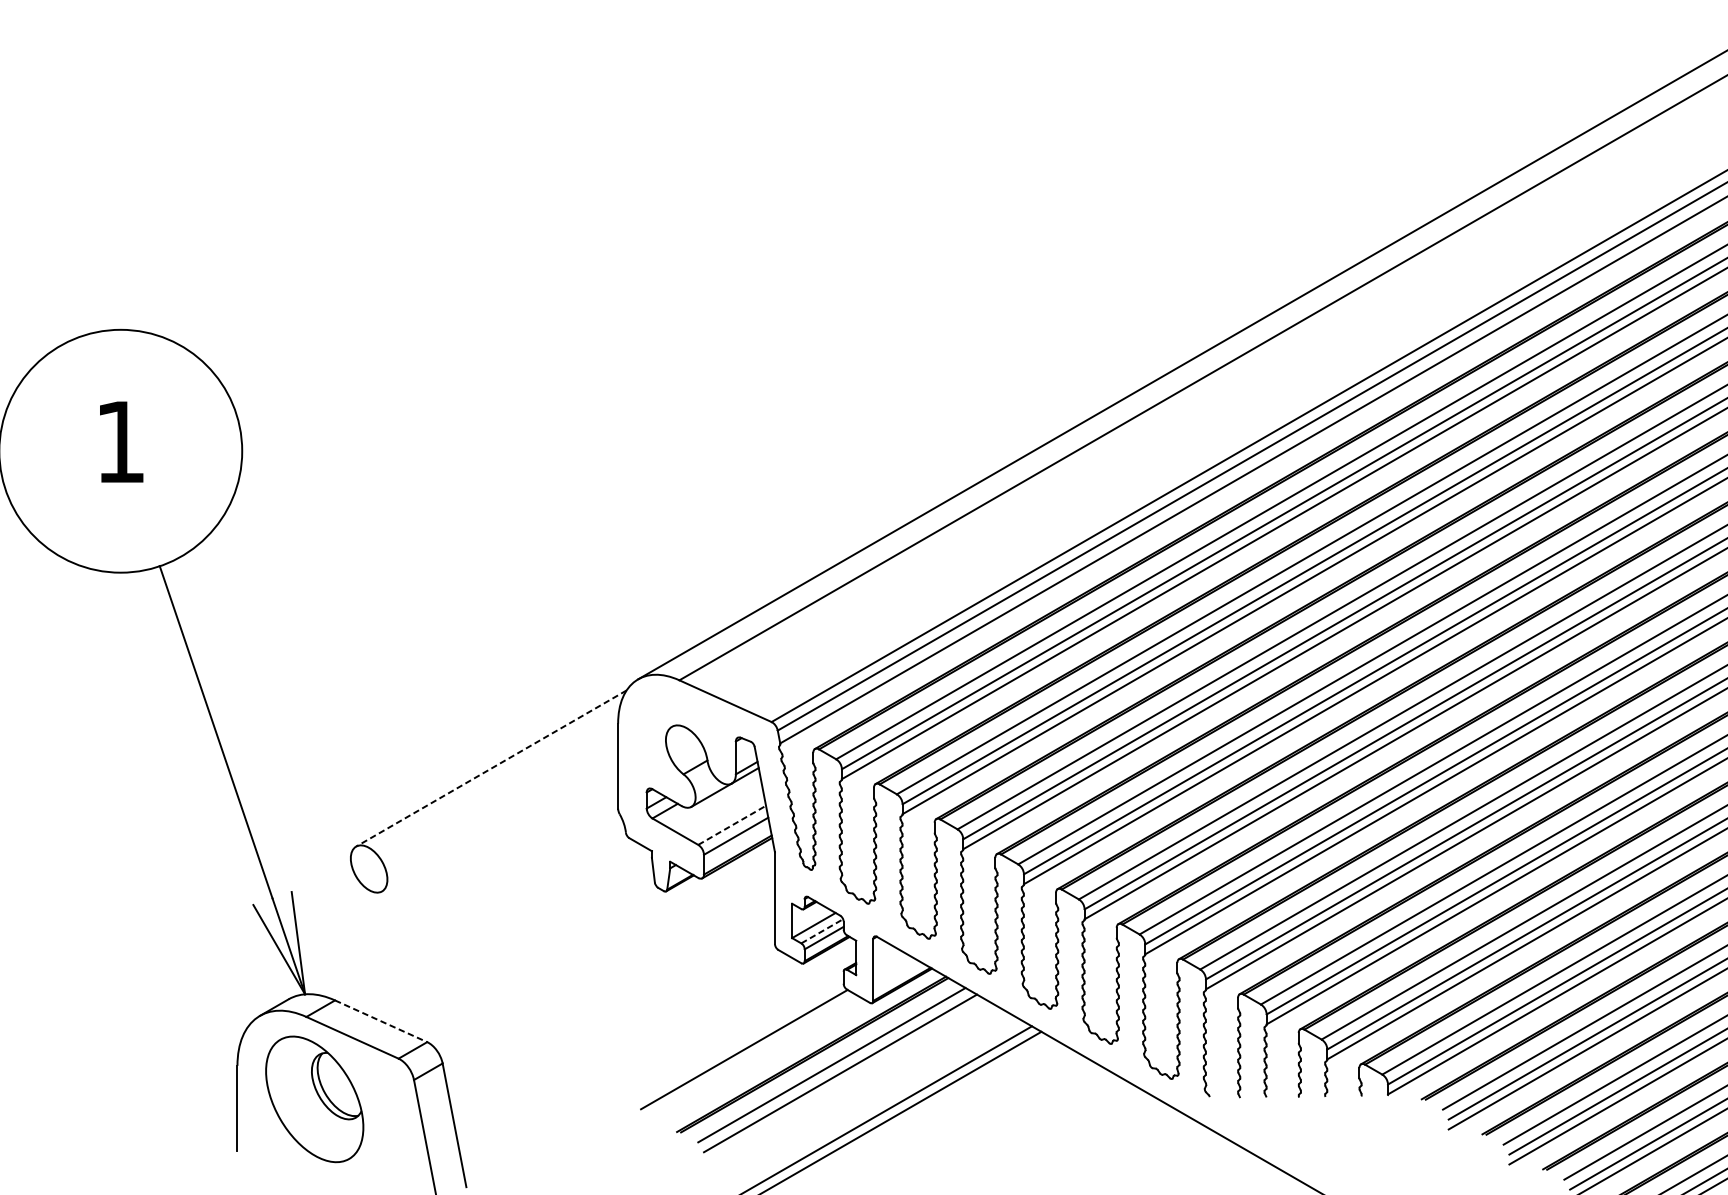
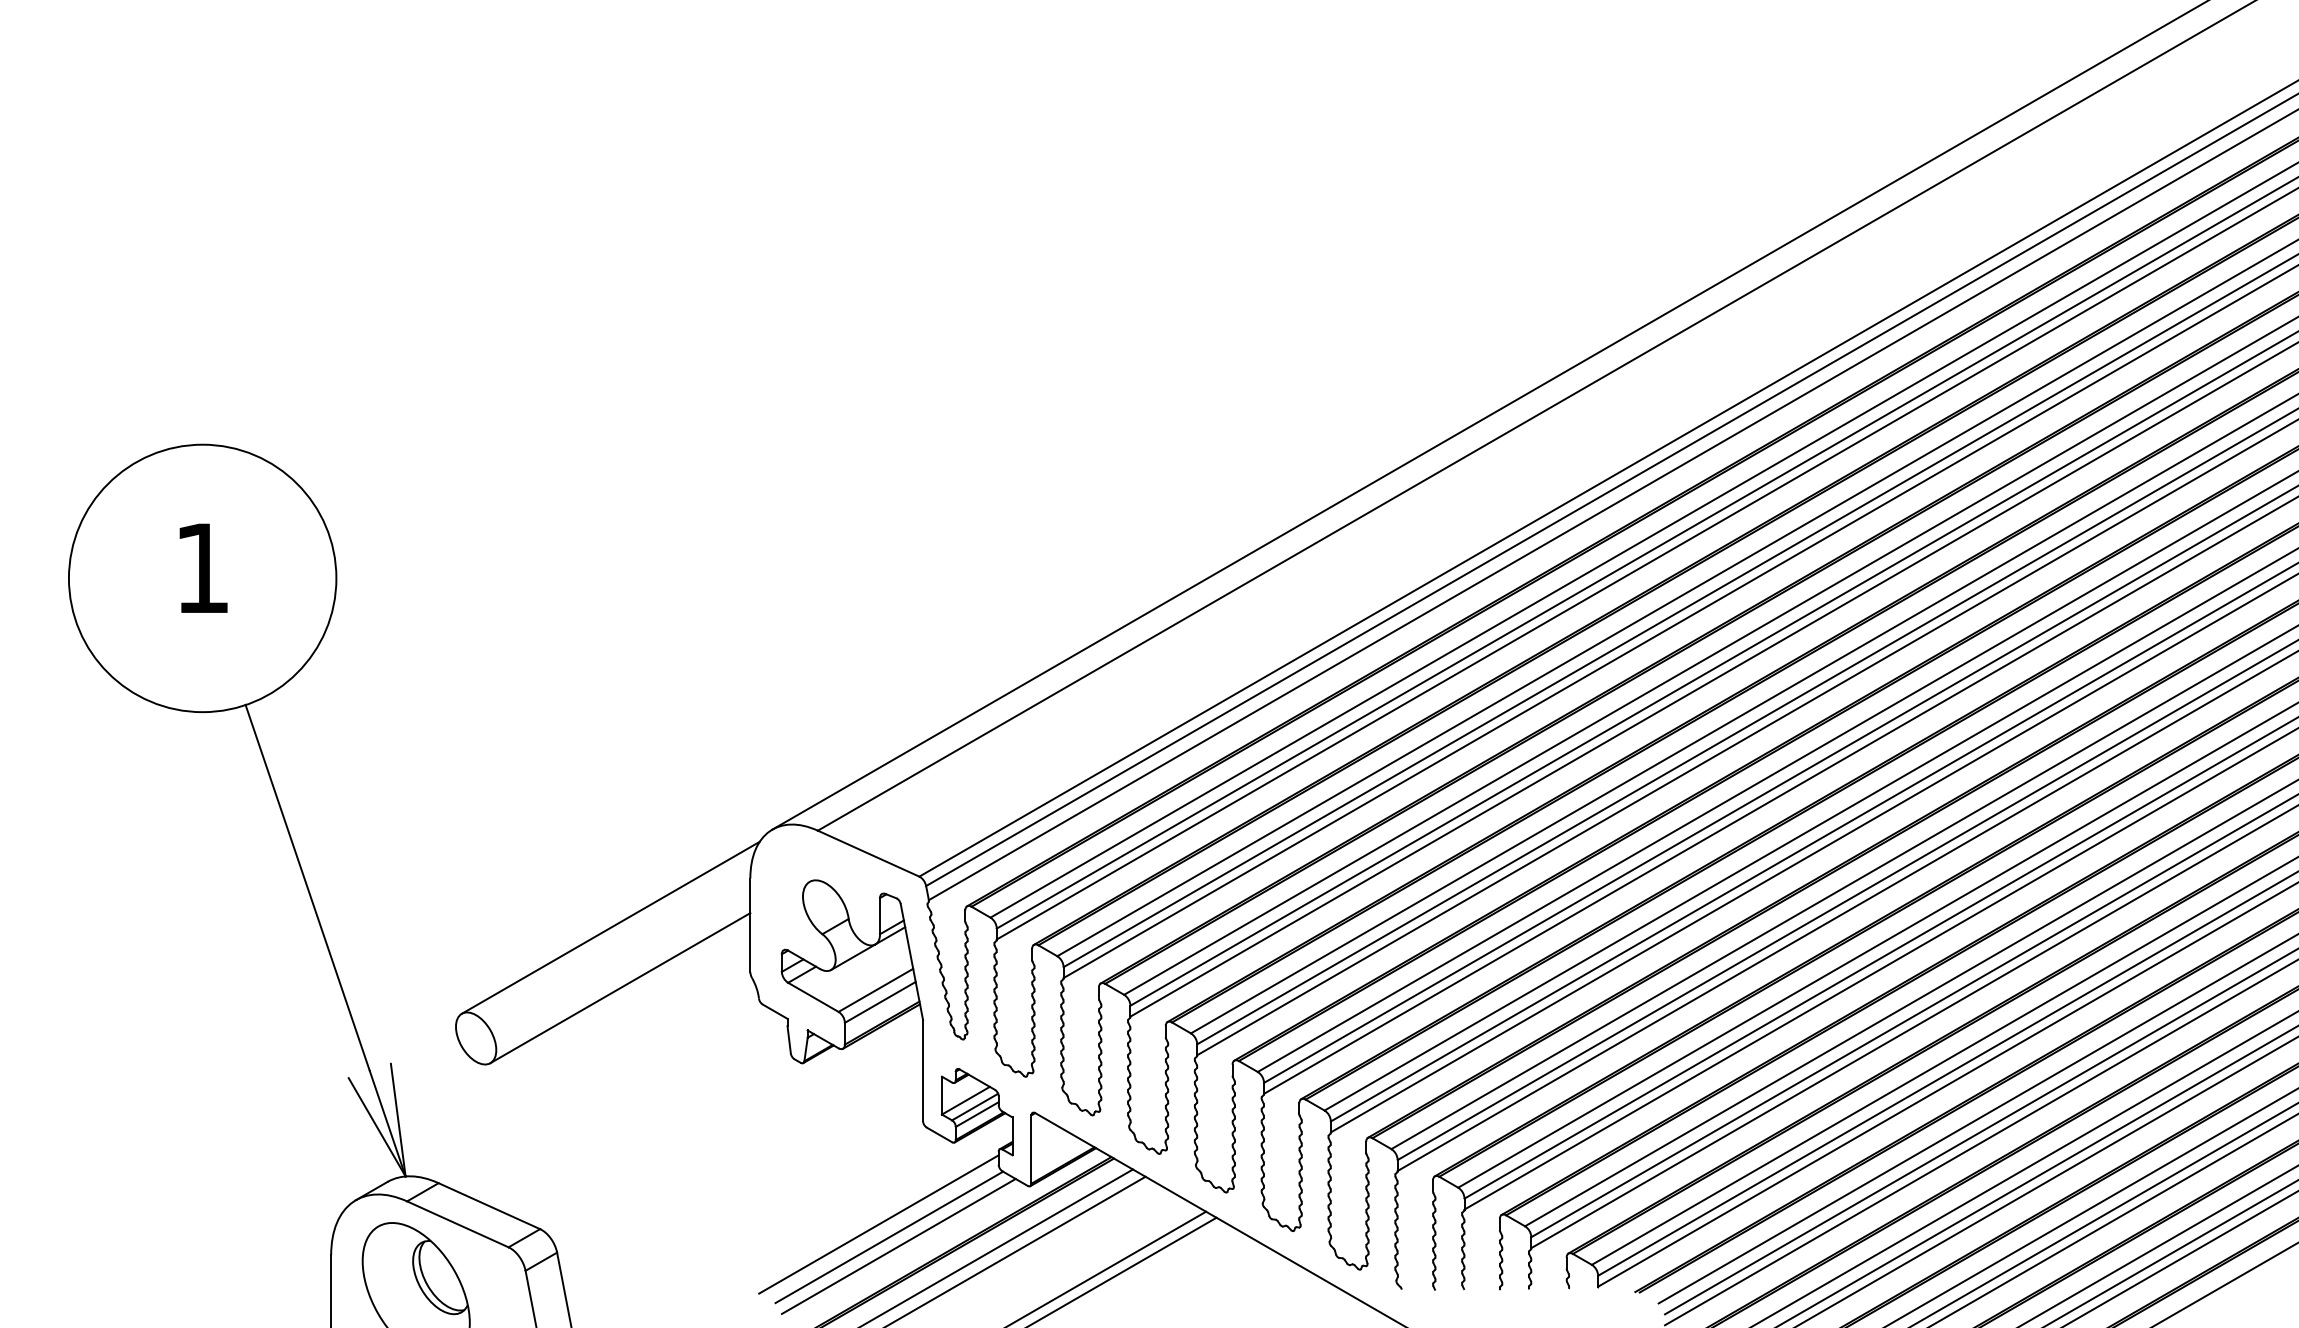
line: (491, 768) -> (610, 927), dashed -> solid
line: (500, 823) -> (620, 988), added
line: (732, 825) -> (876, 990), dashed -> solid
line: (822, 931) -> (975, 1107), dashed -> solid
line: (381, 1021) -> (489, 1206), dashed -> solid
line: (734, 1037) -> (878, 1224), added
line: (752, 1057) -> (898, 1245), added

